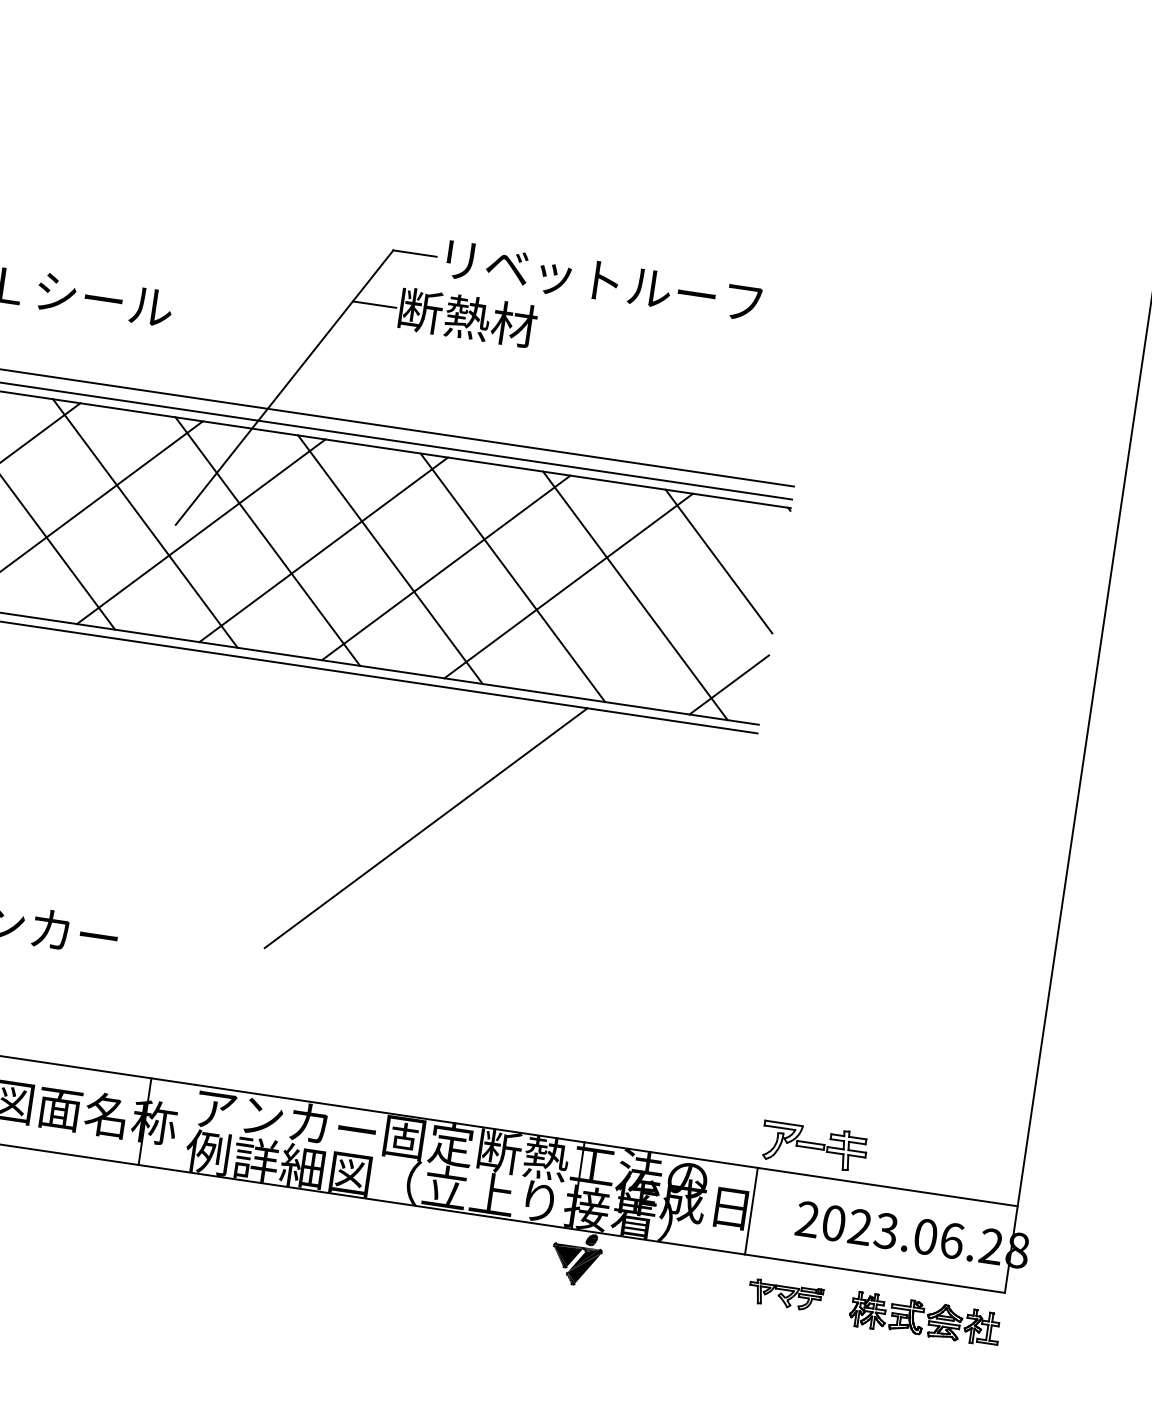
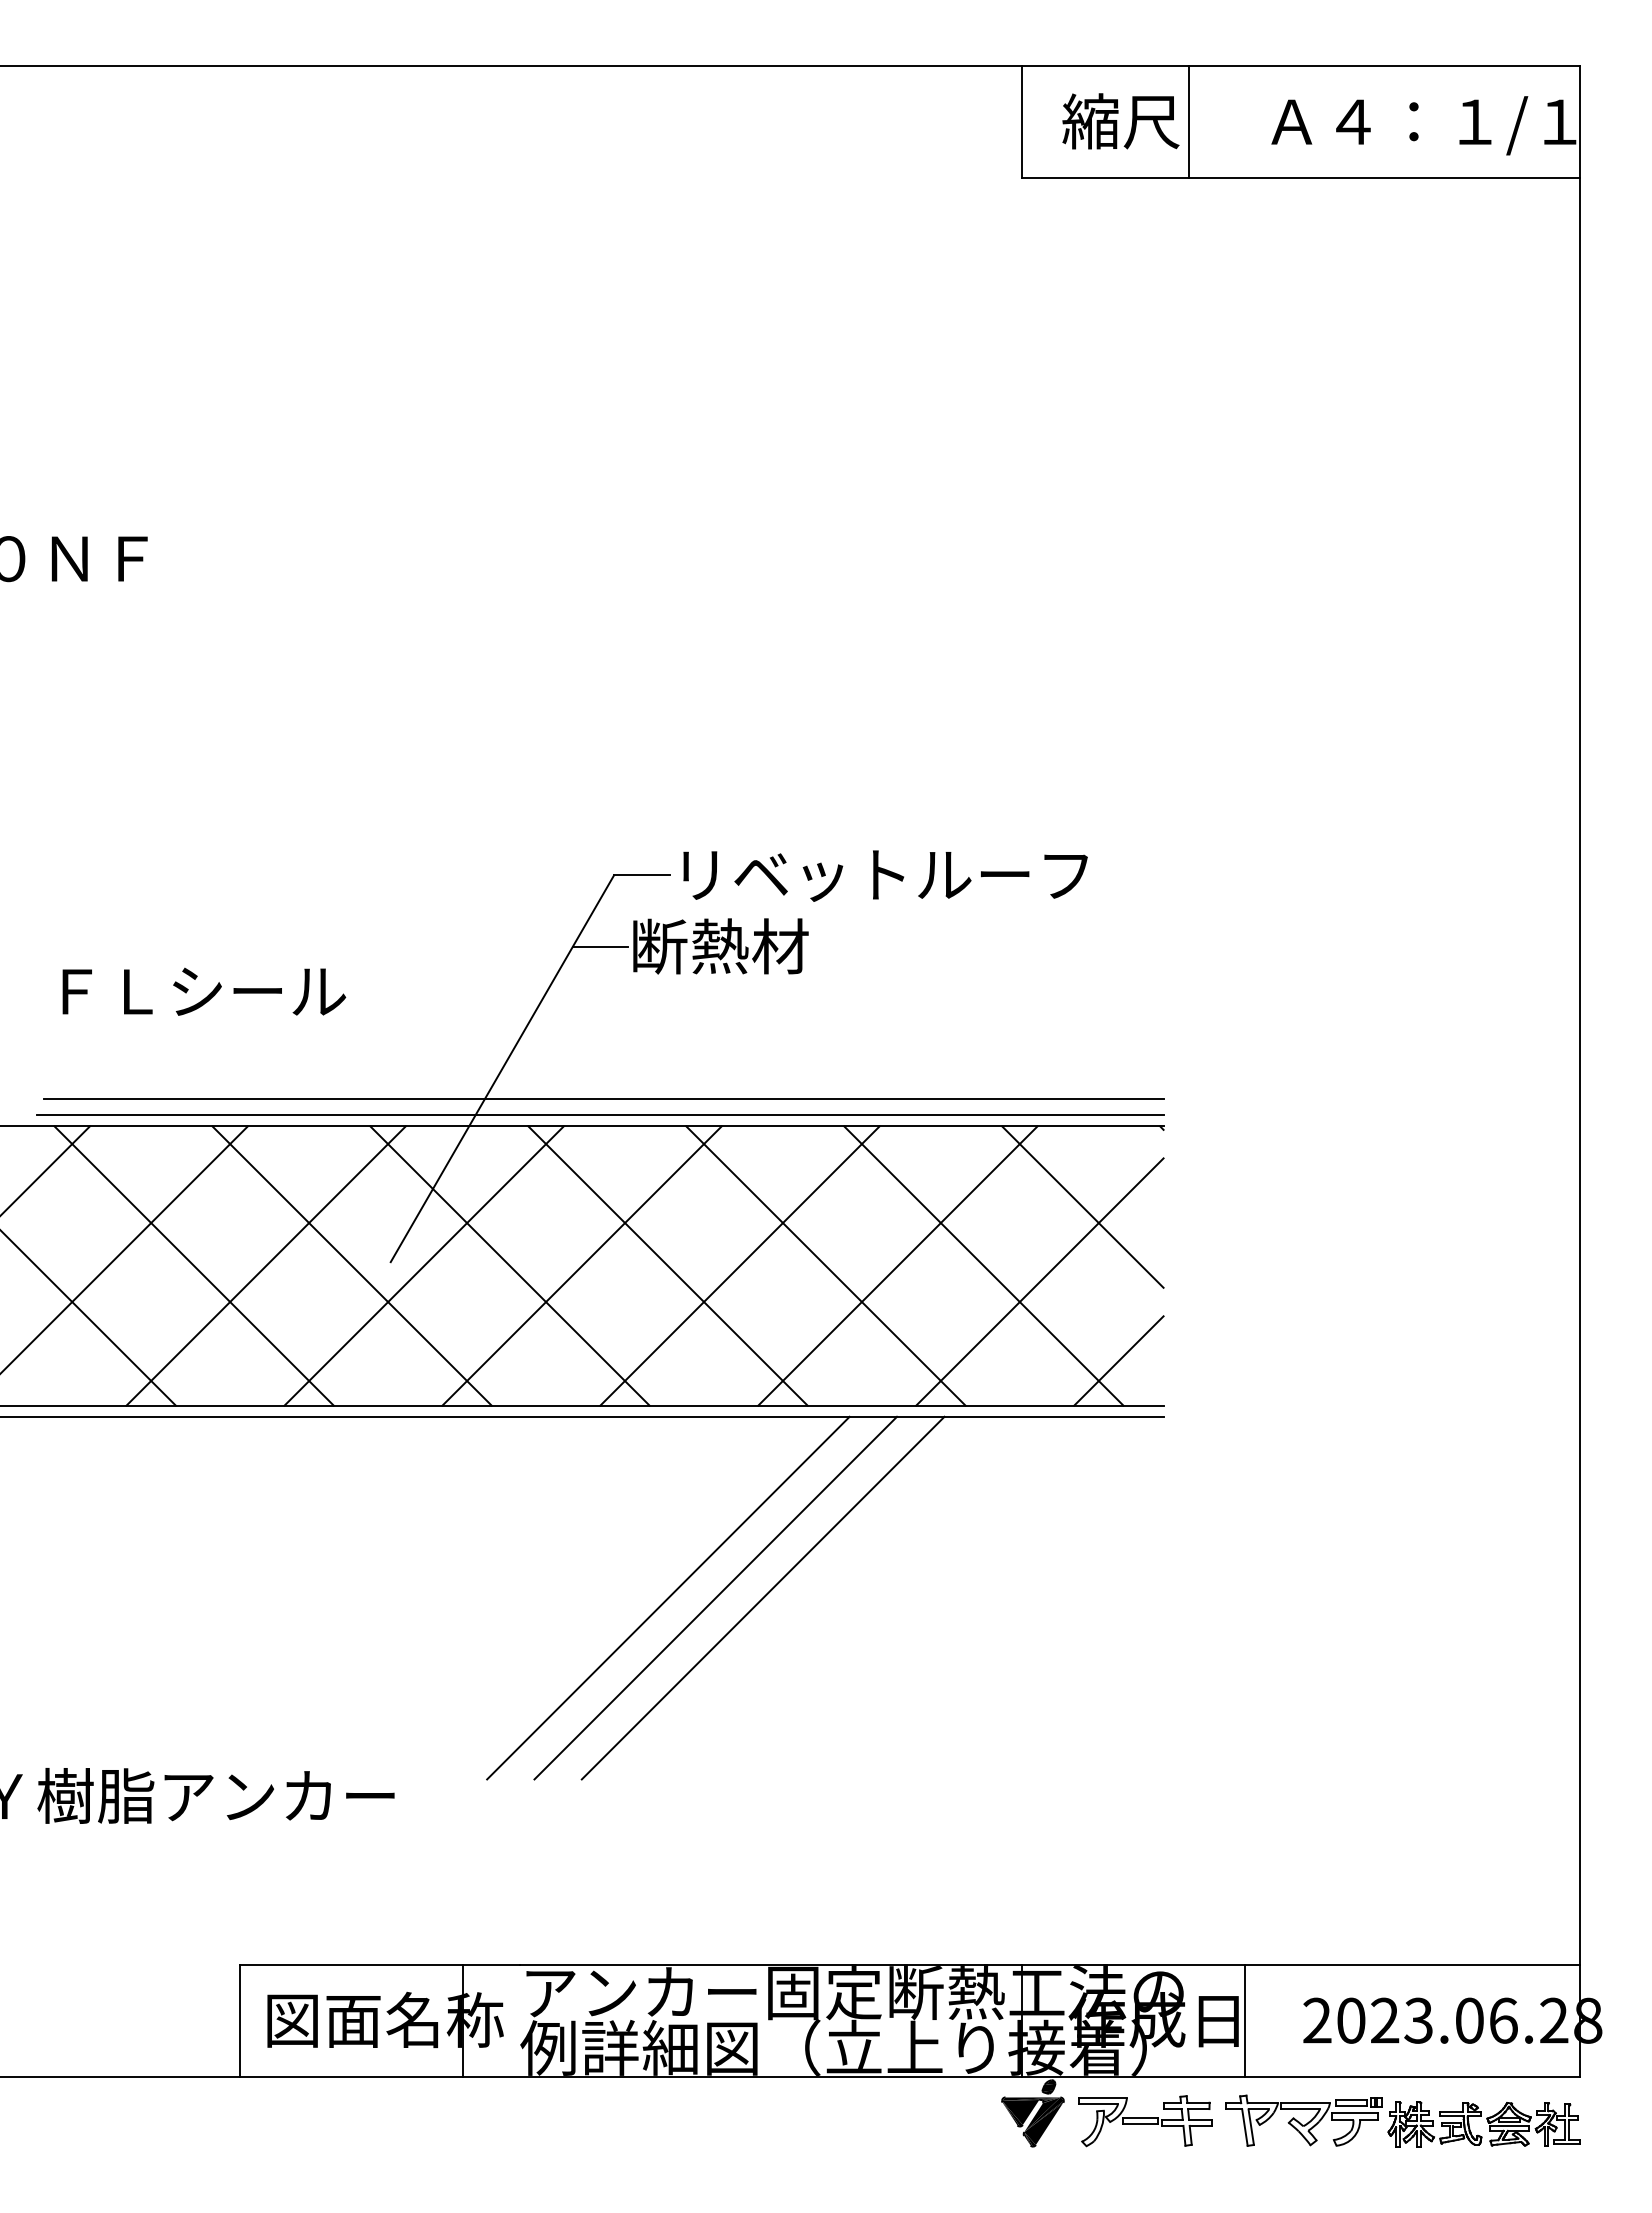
line: (676, 614) -> (1039, 1281), added
line: (352, 816) -> (668, 1597), added
line: (389, 822) -> (715, 1597), added
part: (814, 1146) -> (1145, 2121), moved
part: (785, 1295) -> (1303, 2120), size x1.67

